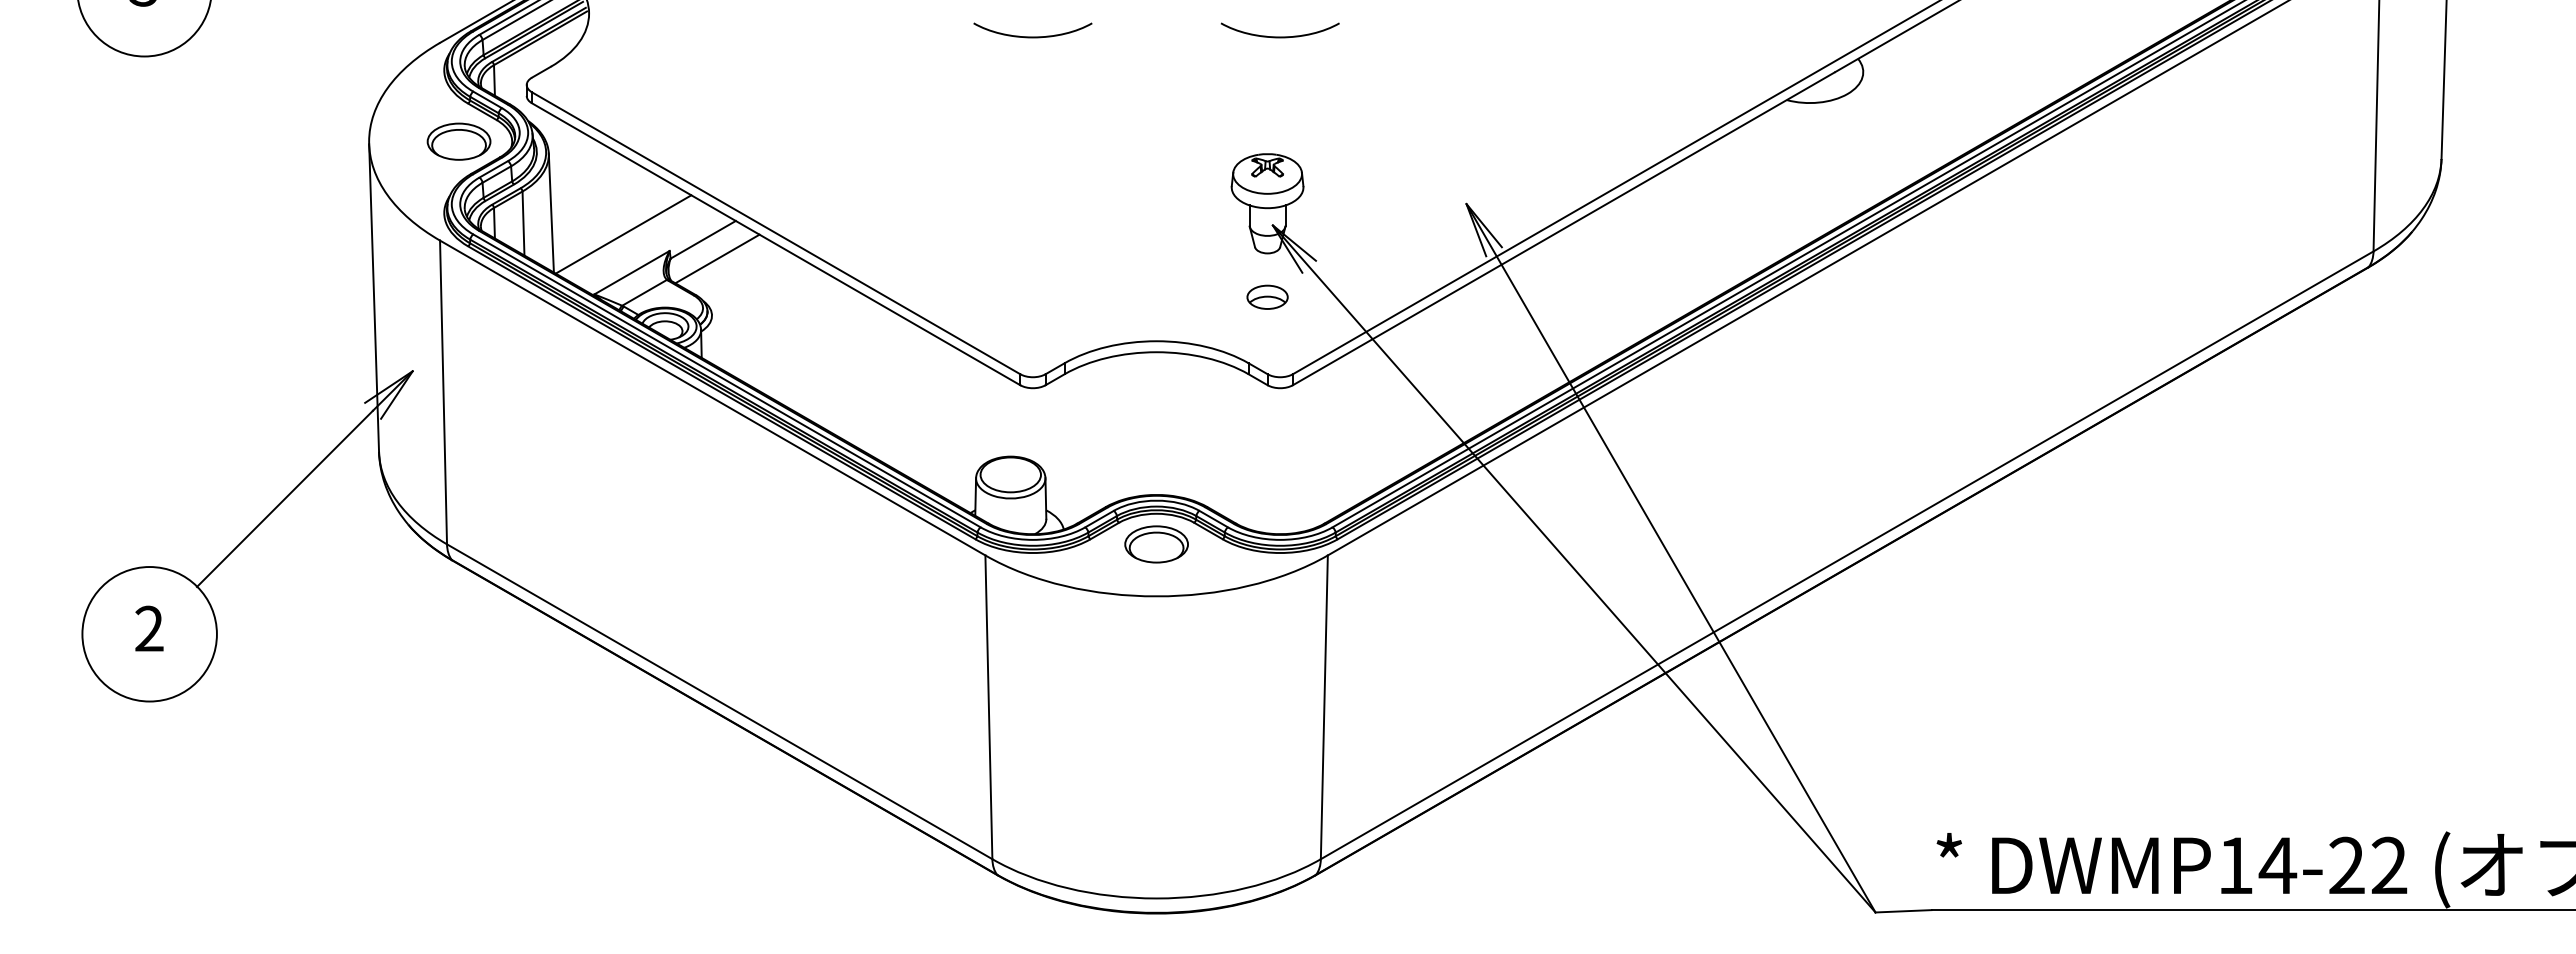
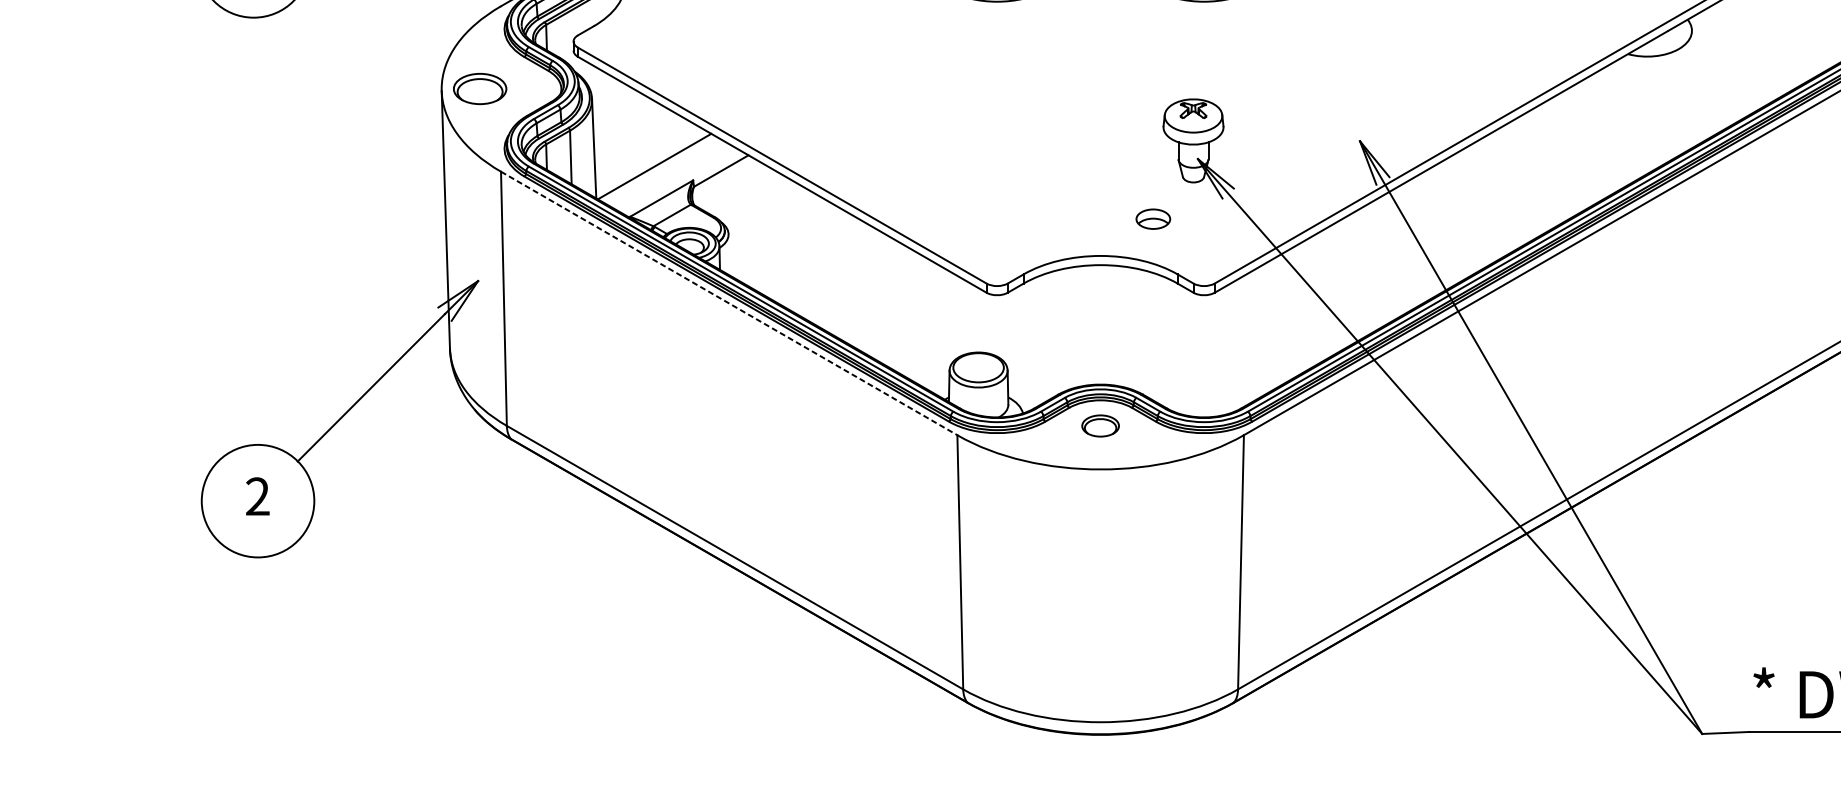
part: (458, 141) -> (479, 88), moved
line: (717, 258) -> (733, 186), removed
part: (1267, 296) -> (1153, 218), moved
line: (712, 398) -> (729, 303), solid -> dashed
part: (1156, 544) -> (1100, 426), size x0.7

